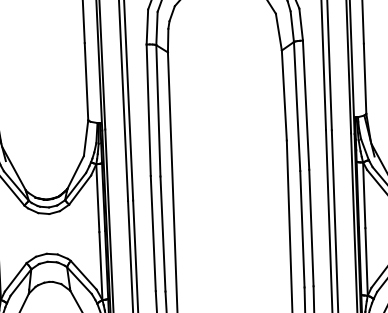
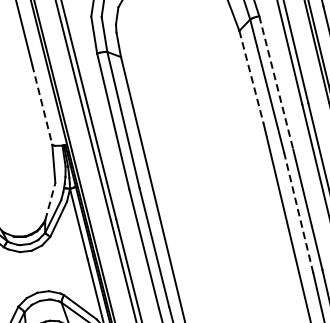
line: (86, 81) -> (42, 104), solid -> dashed
line: (284, 96) -> (251, 78), solid -> dashed
line: (306, 105) -> (276, 83), solid -> dashed
line: (76, 171) -> (50, 200), solid -> dashed
line: (302, 228) -> (298, 212), solid -> dashed

